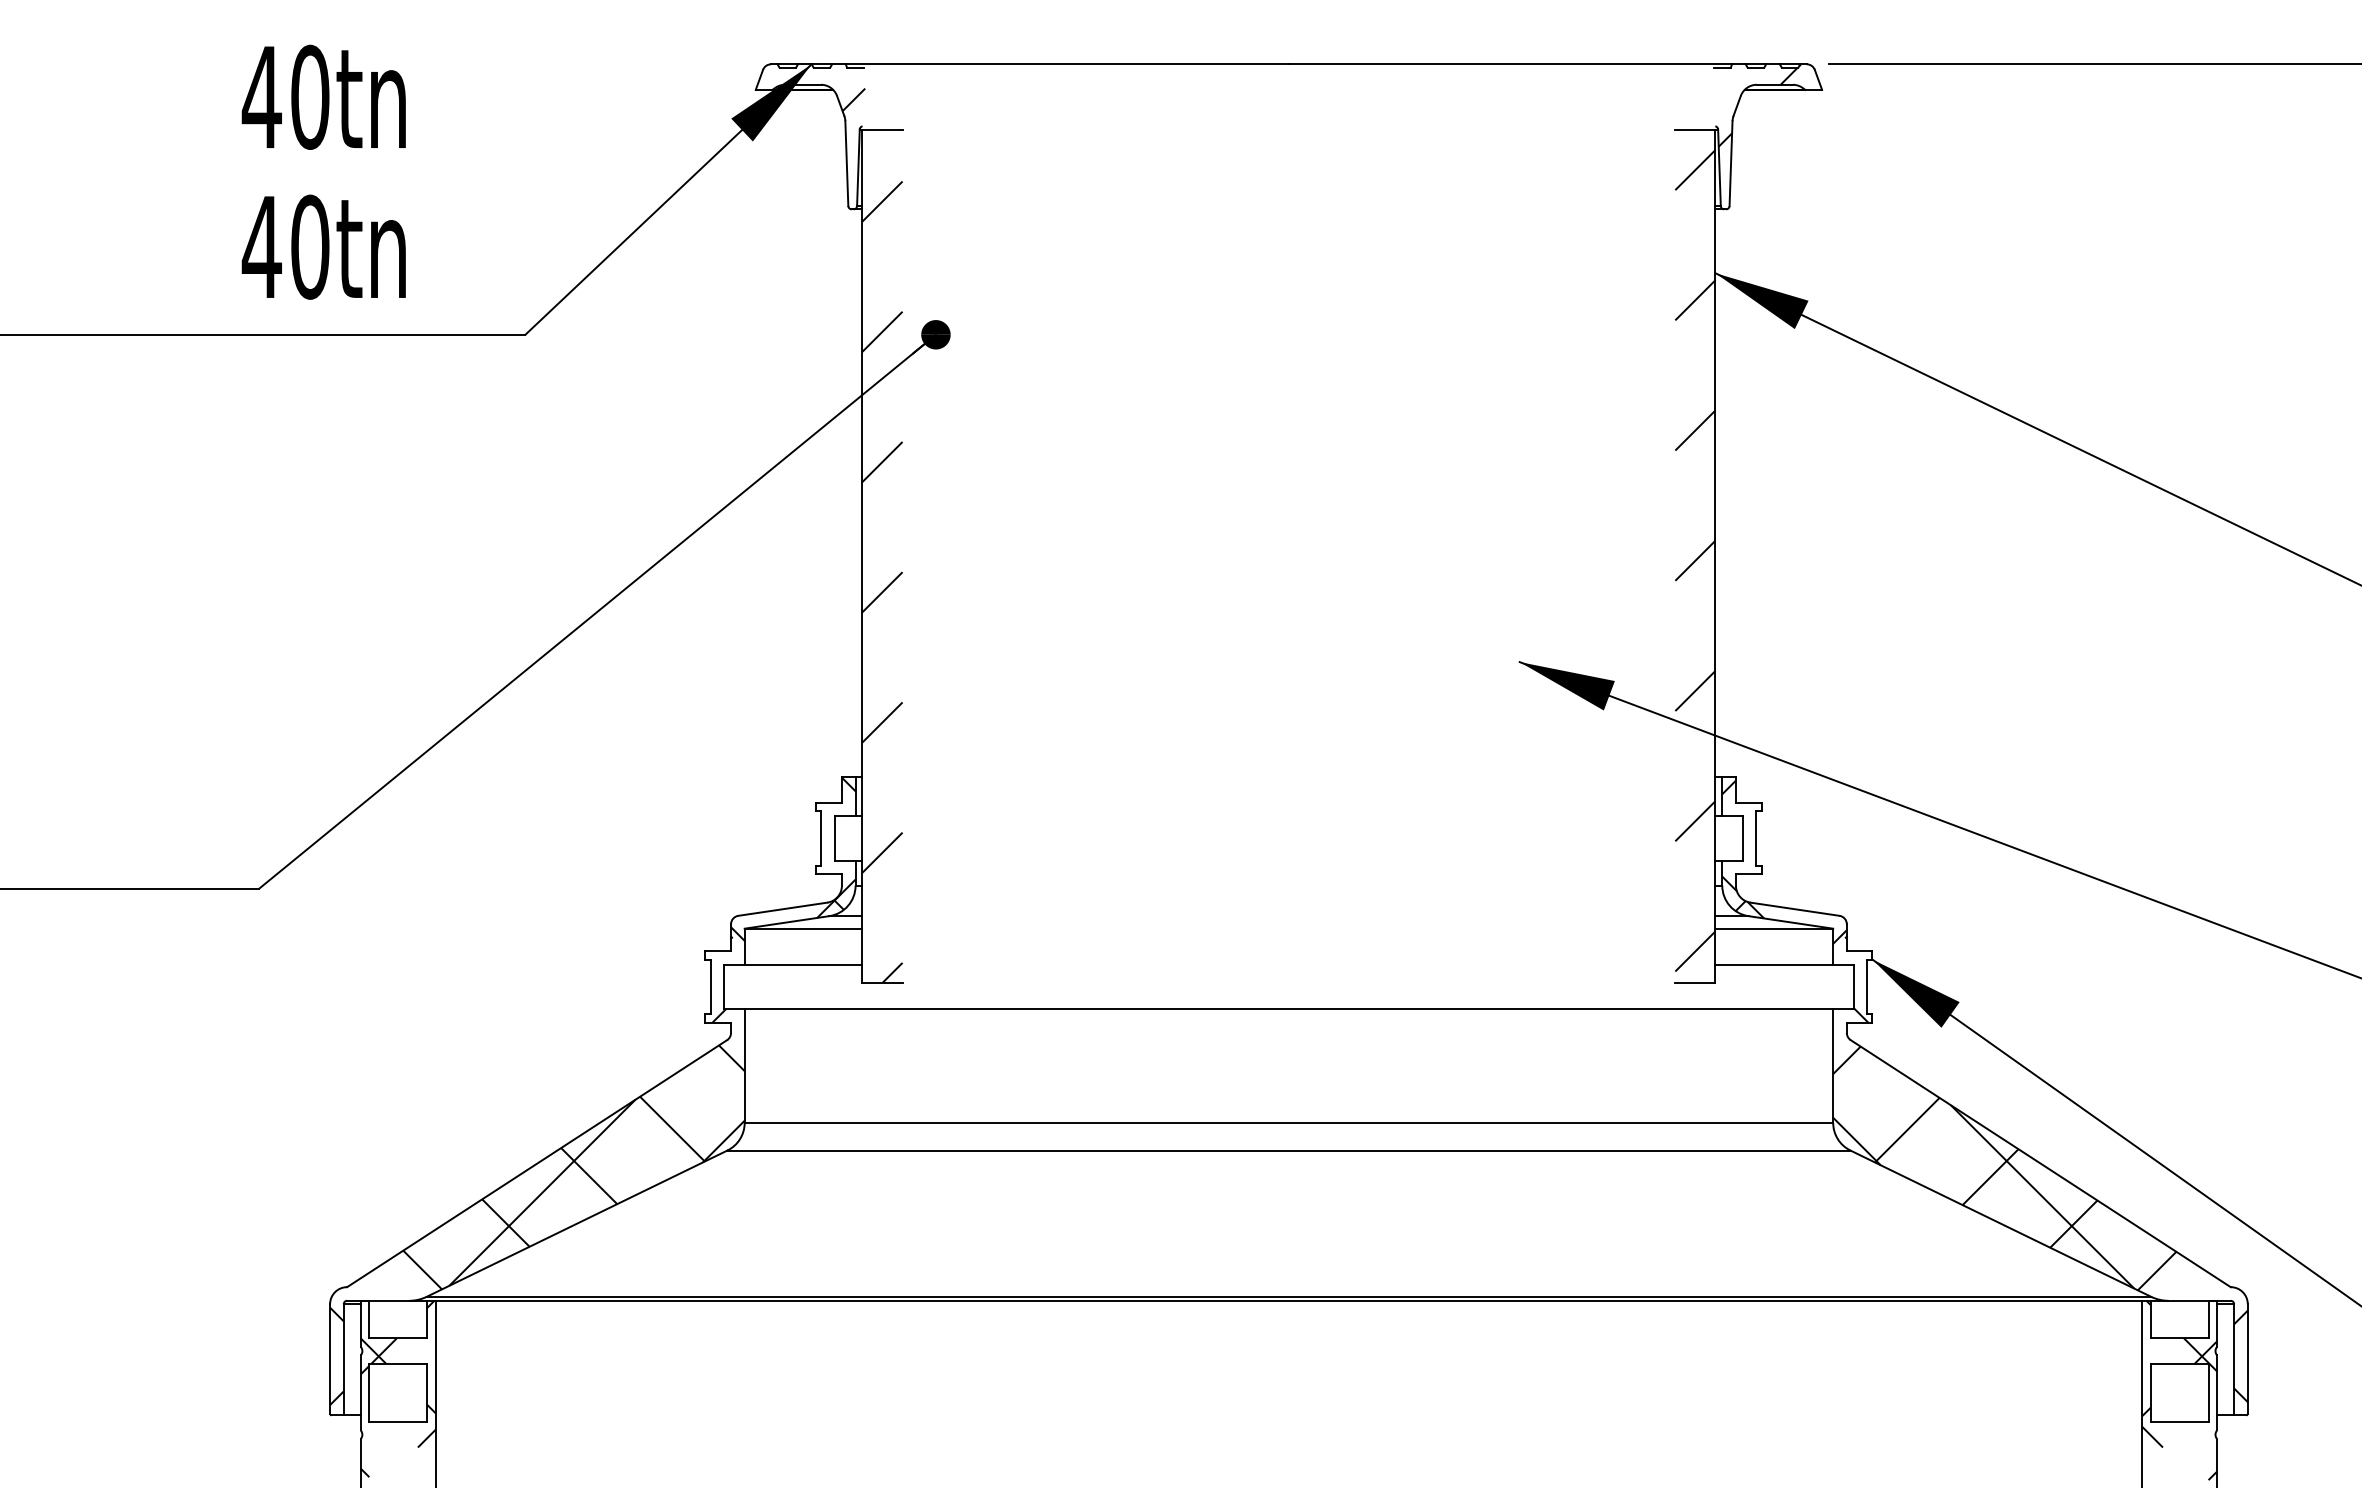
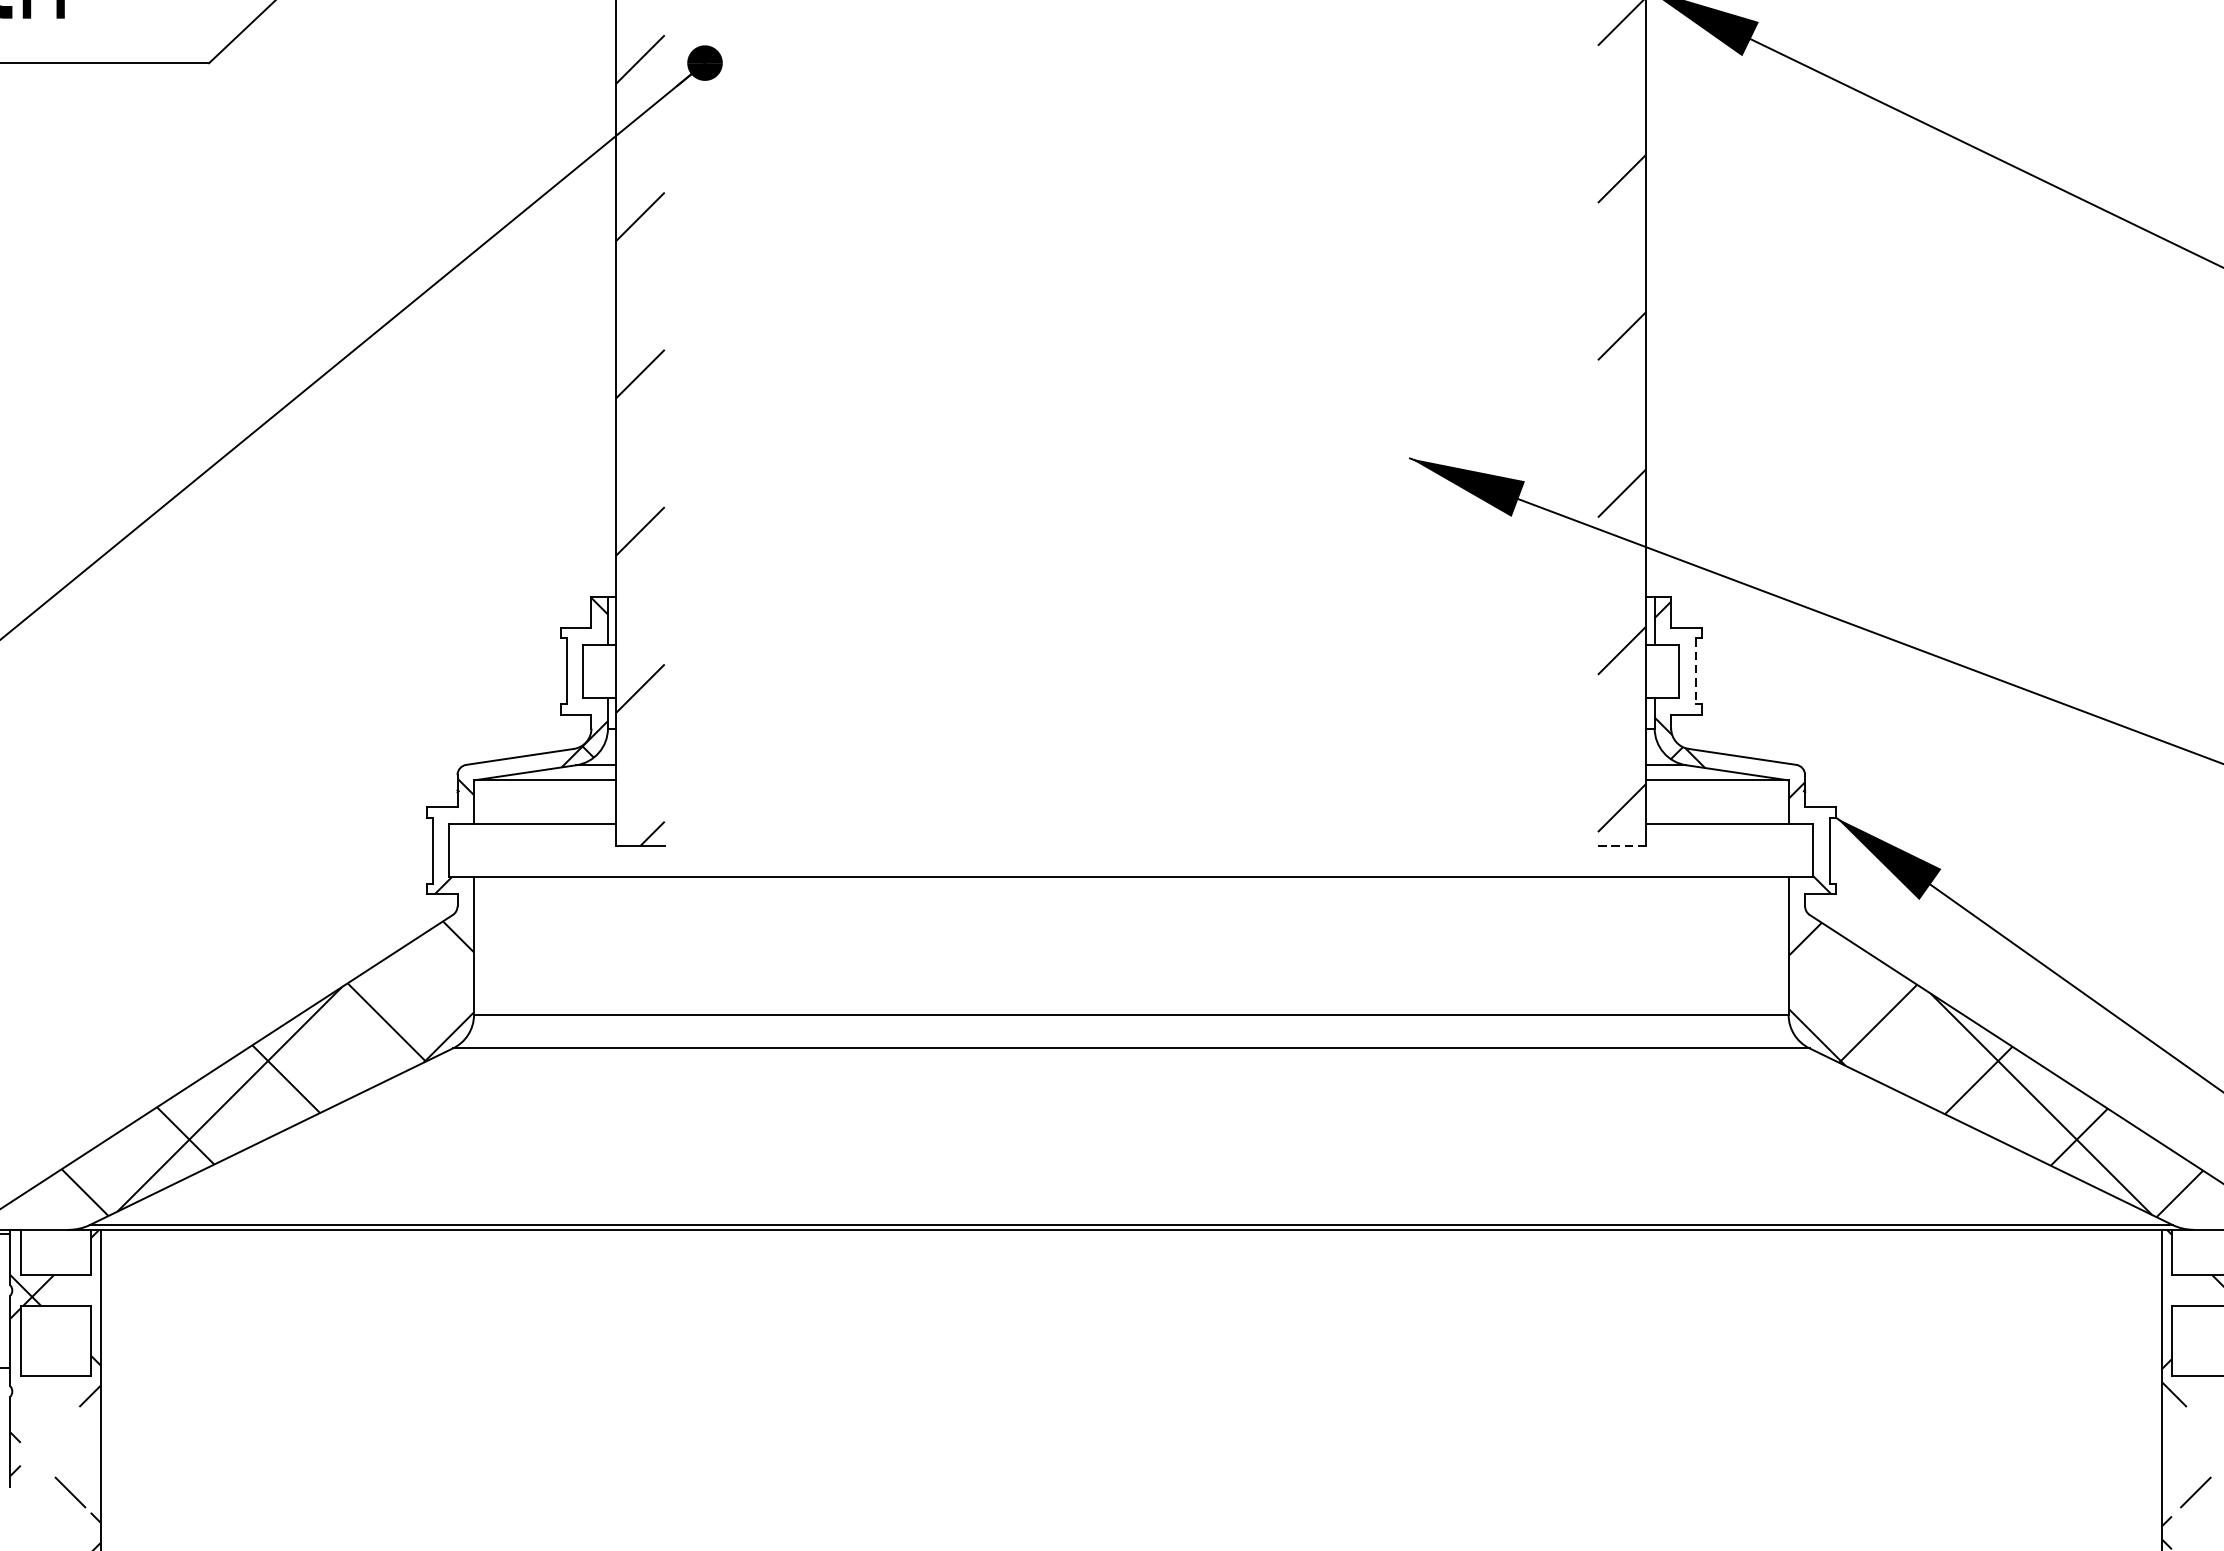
line: (1756, 838) -> (1695, 671), solid -> dashed
line: (1694, 982) -> (1621, 845), solid -> dashed

